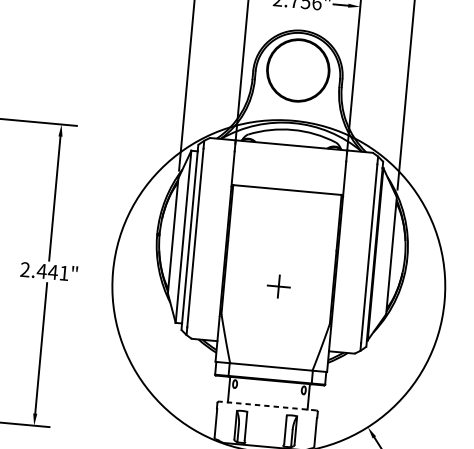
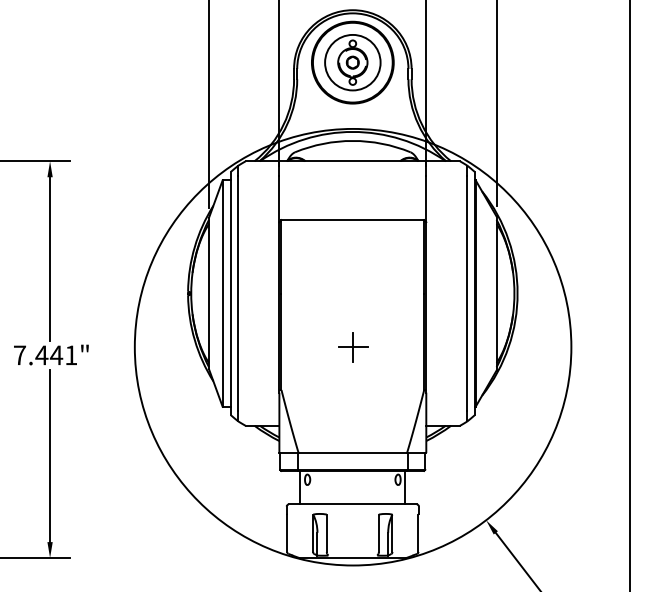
part: (298, 70) -> (352, 62), added
text: (25, 269) -> (19, 354), 2.441" -> 7.441"
line: (267, 405) -> (352, 504), dashed -> solid

